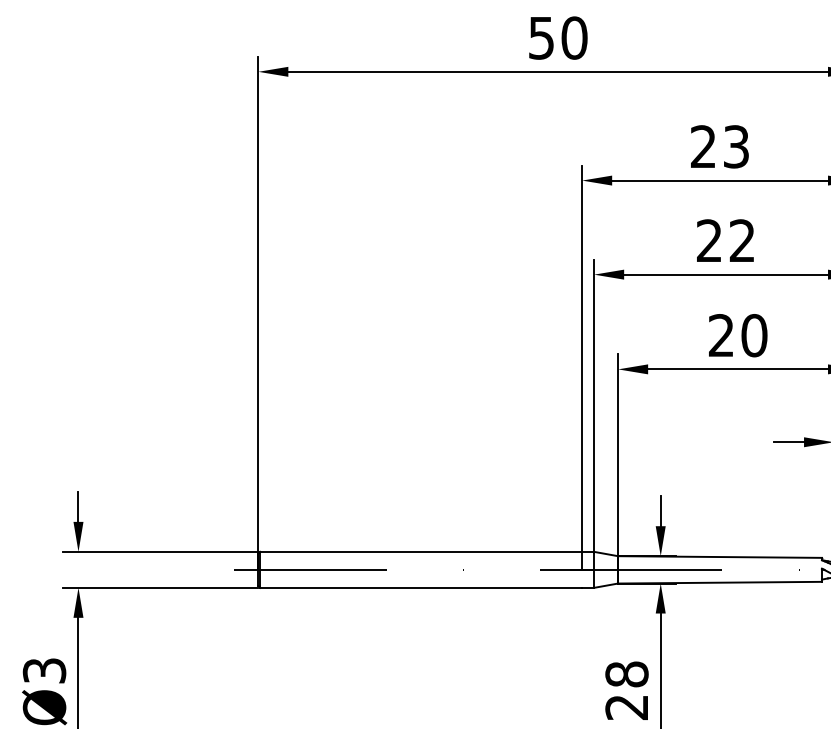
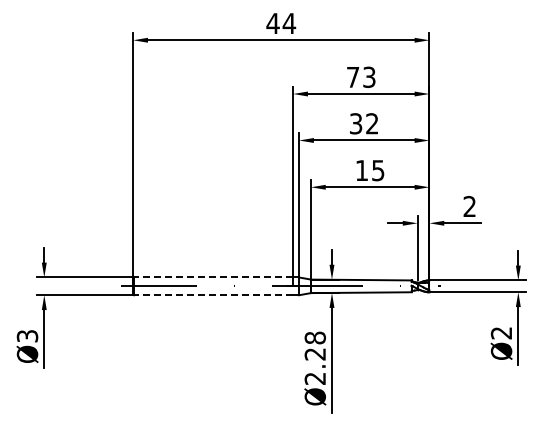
text: (558, 37) -> (281, 23), 50 -> 44
text: (704, 145) -> (353, 76), 23 -> 73
text: (710, 240) -> (356, 123), 22 -> 32
text: (736, 335) -> (369, 170), 20 -> 15
line: (420, 551) -> (213, 277), solid -> dashed
line: (420, 588) -> (213, 295), solid -> dashed

